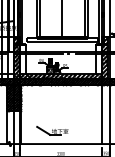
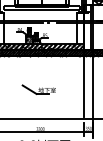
hatch: (104, 58) -> (86, 27), removed
part: (52, 130) -> (38, 89), moved

